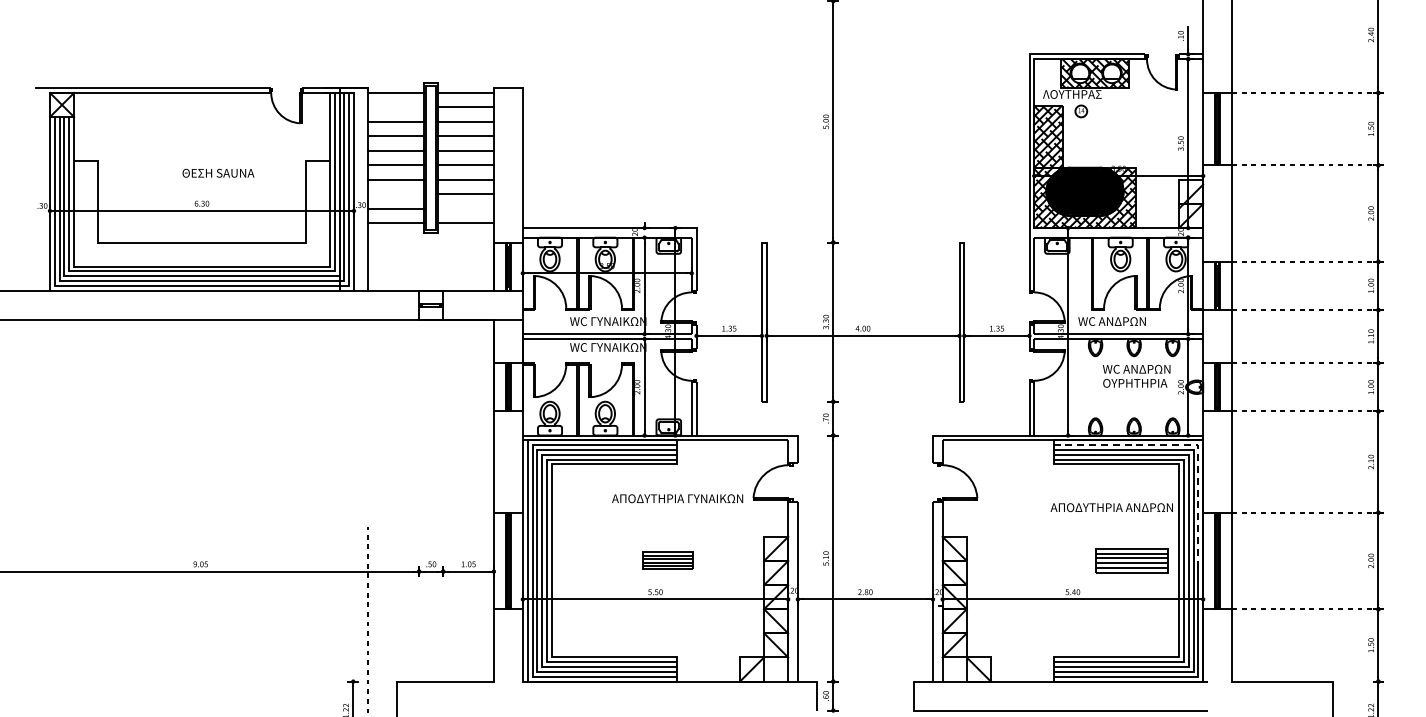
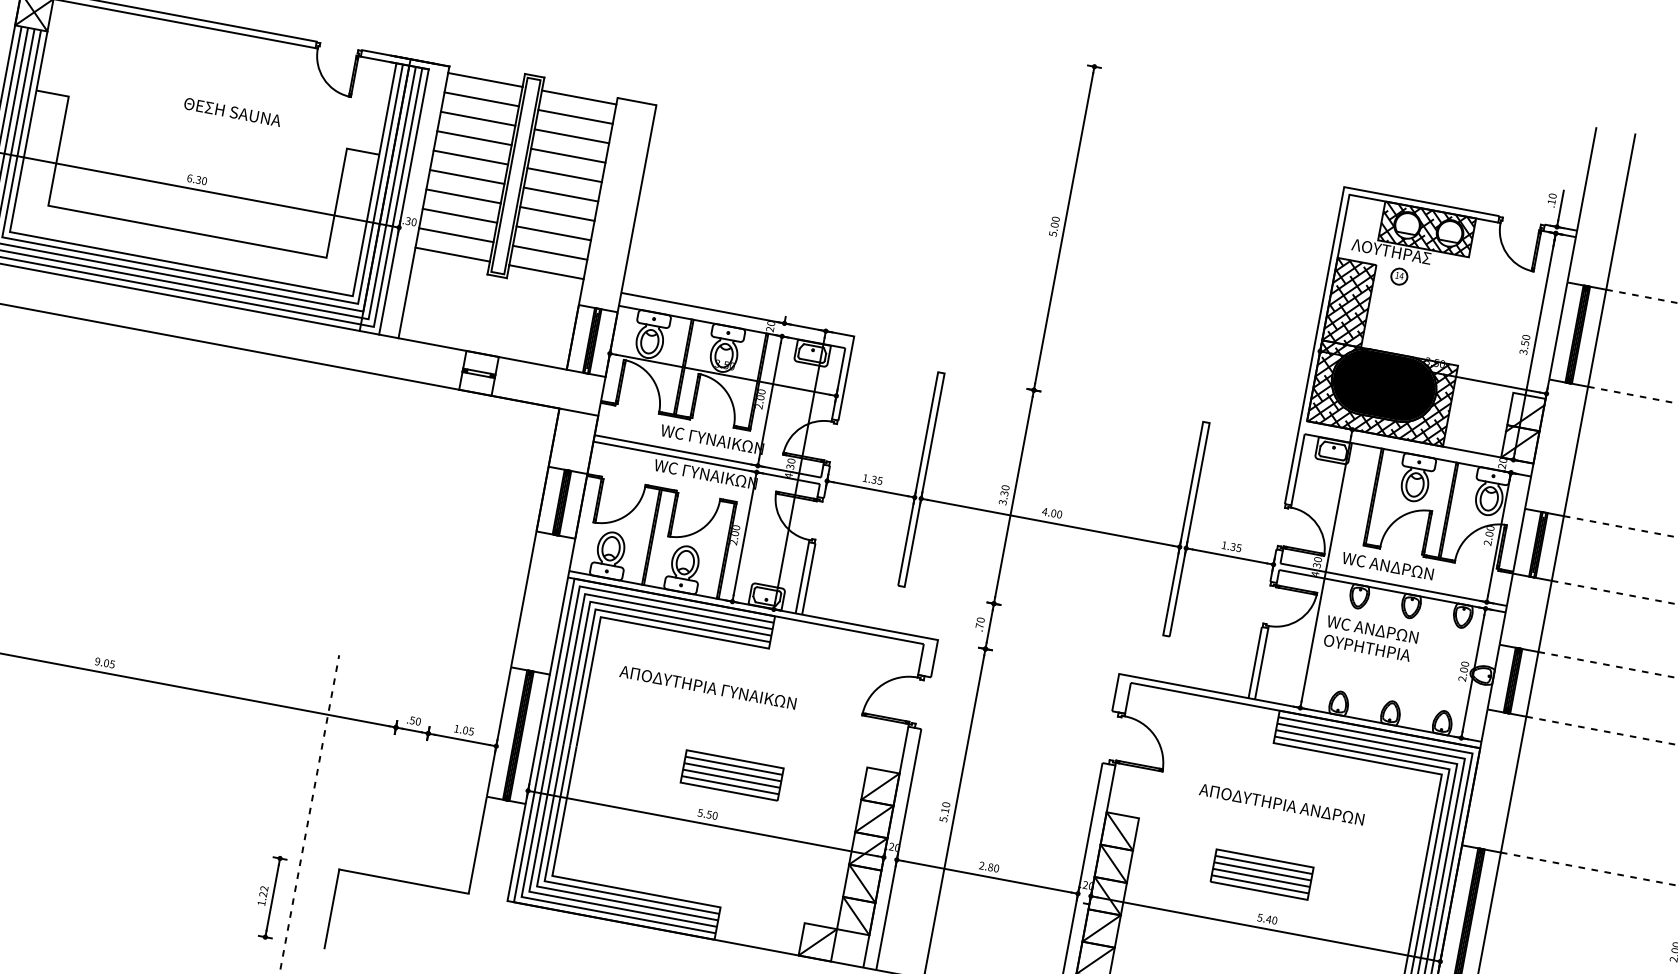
line: (395, 107) -> (480, 99), added
text: (218, 172) -> (232, 111), moved
line: (395, 194) -> (458, 215), added
line: (465, 208) -> (549, 252), added
text: (1136, 375) -> (1370, 637), moved
line: (1184, 445) -> (1453, 750), dashed -> solid
text: (677, 498) -> (707, 687), moved
text: (1111, 507) -> (1281, 804), moved
part: (667, 560) -> (731, 774), size x1.43
part: (1131, 560) -> (1261, 874), moved

